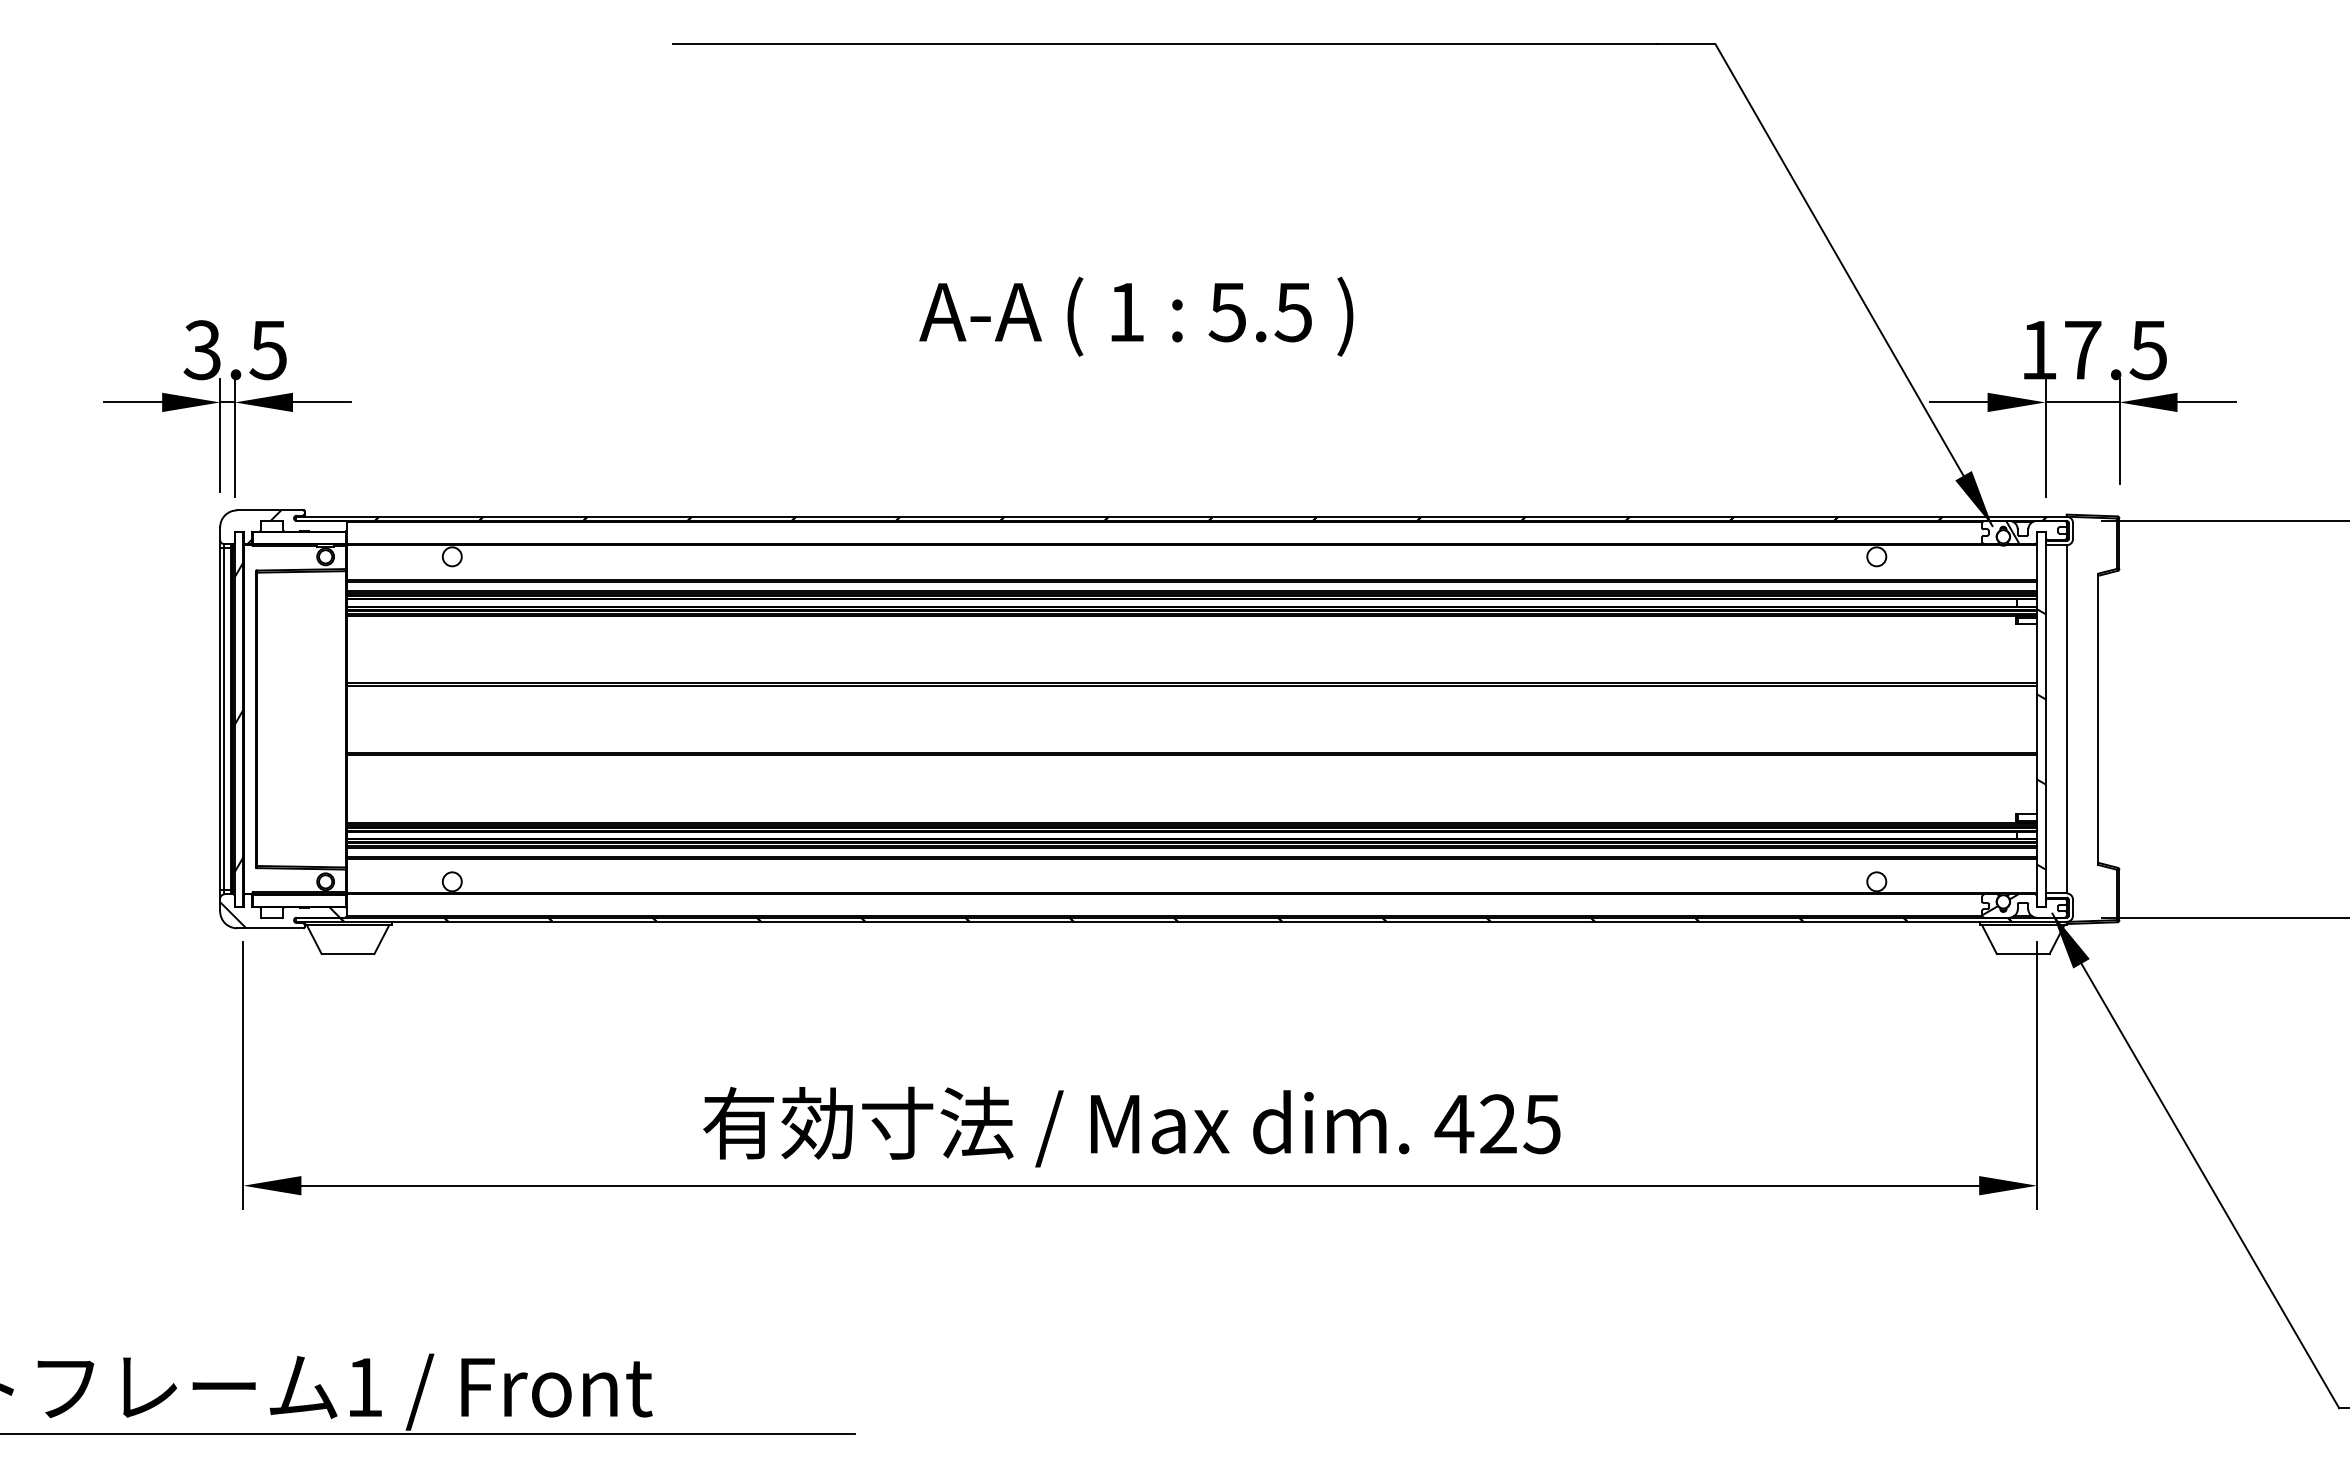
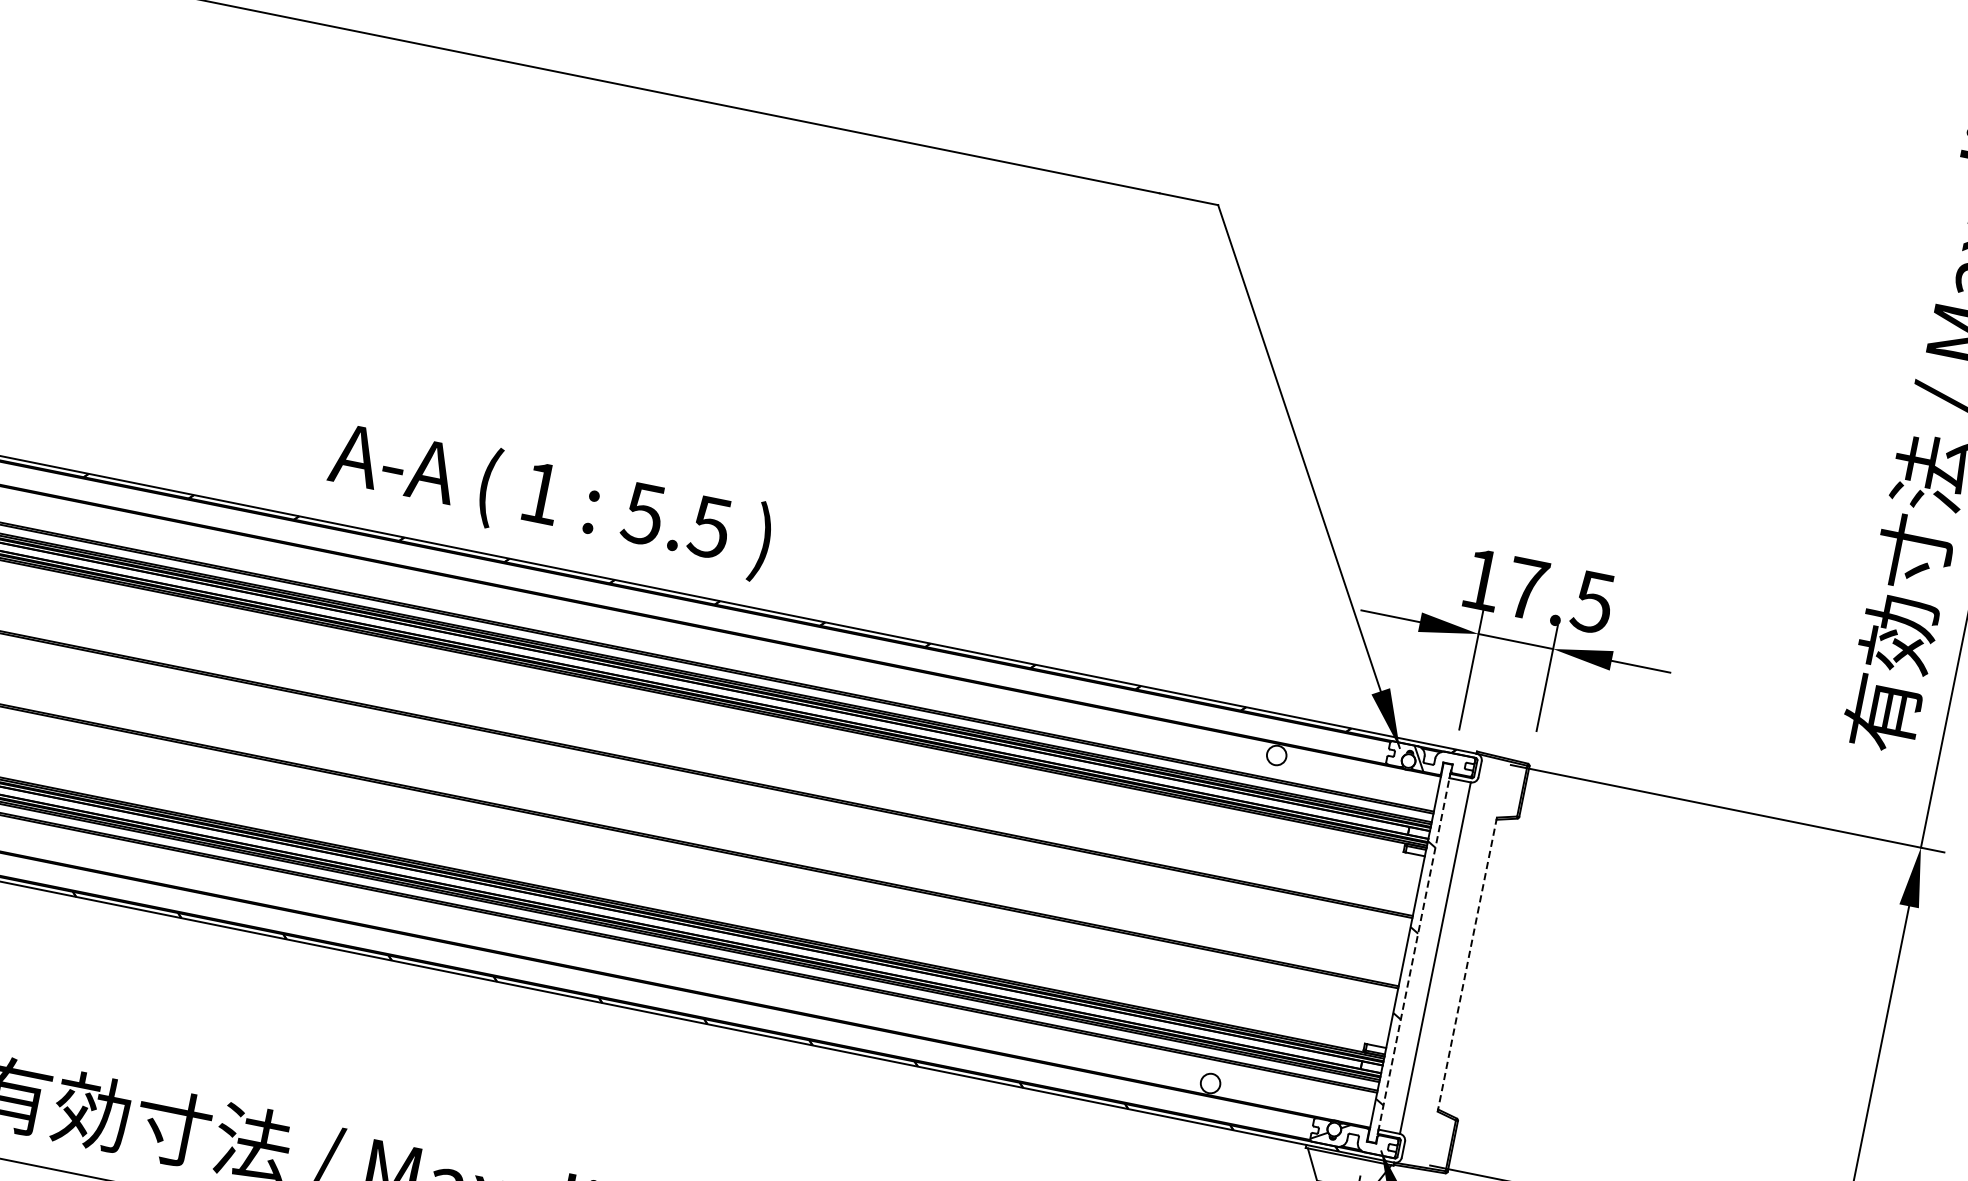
text: (1136, 316) -> (550, 499), moved
line: (2045, 718) -> (1414, 953), solid -> dashed
line: (2098, 719) -> (1467, 964), solid -> dashed

